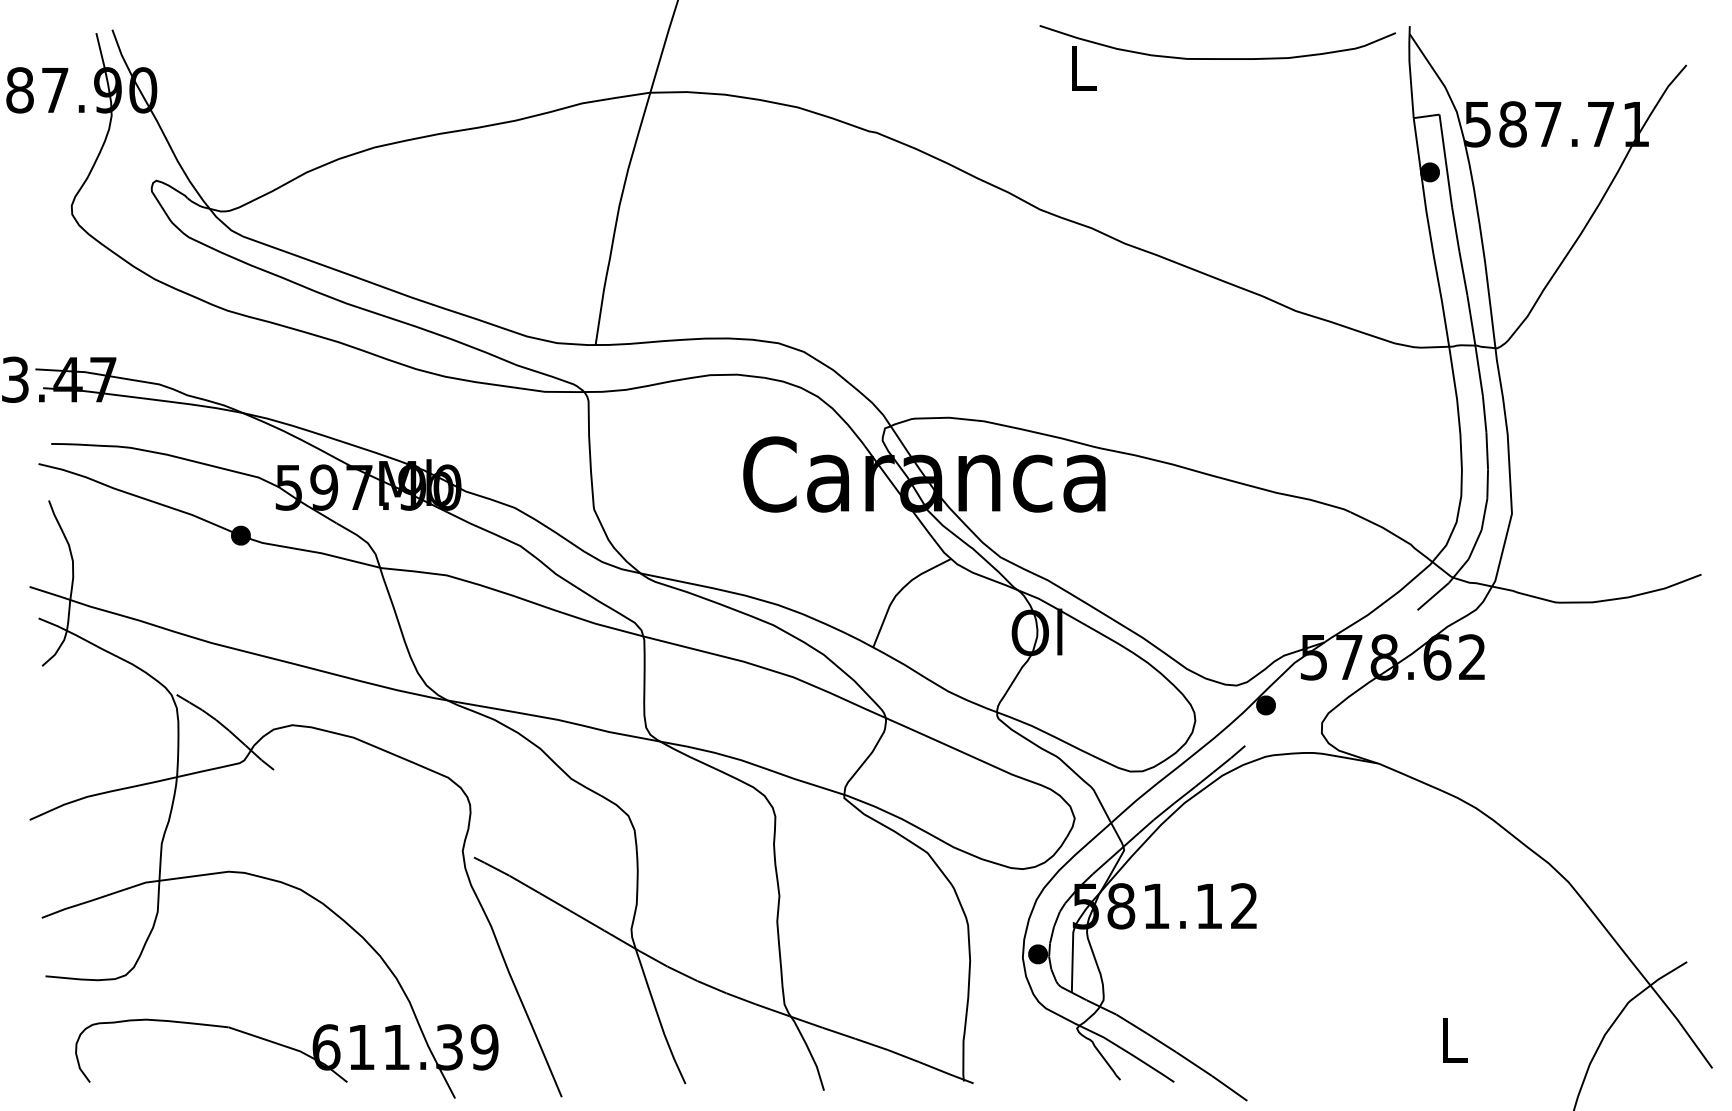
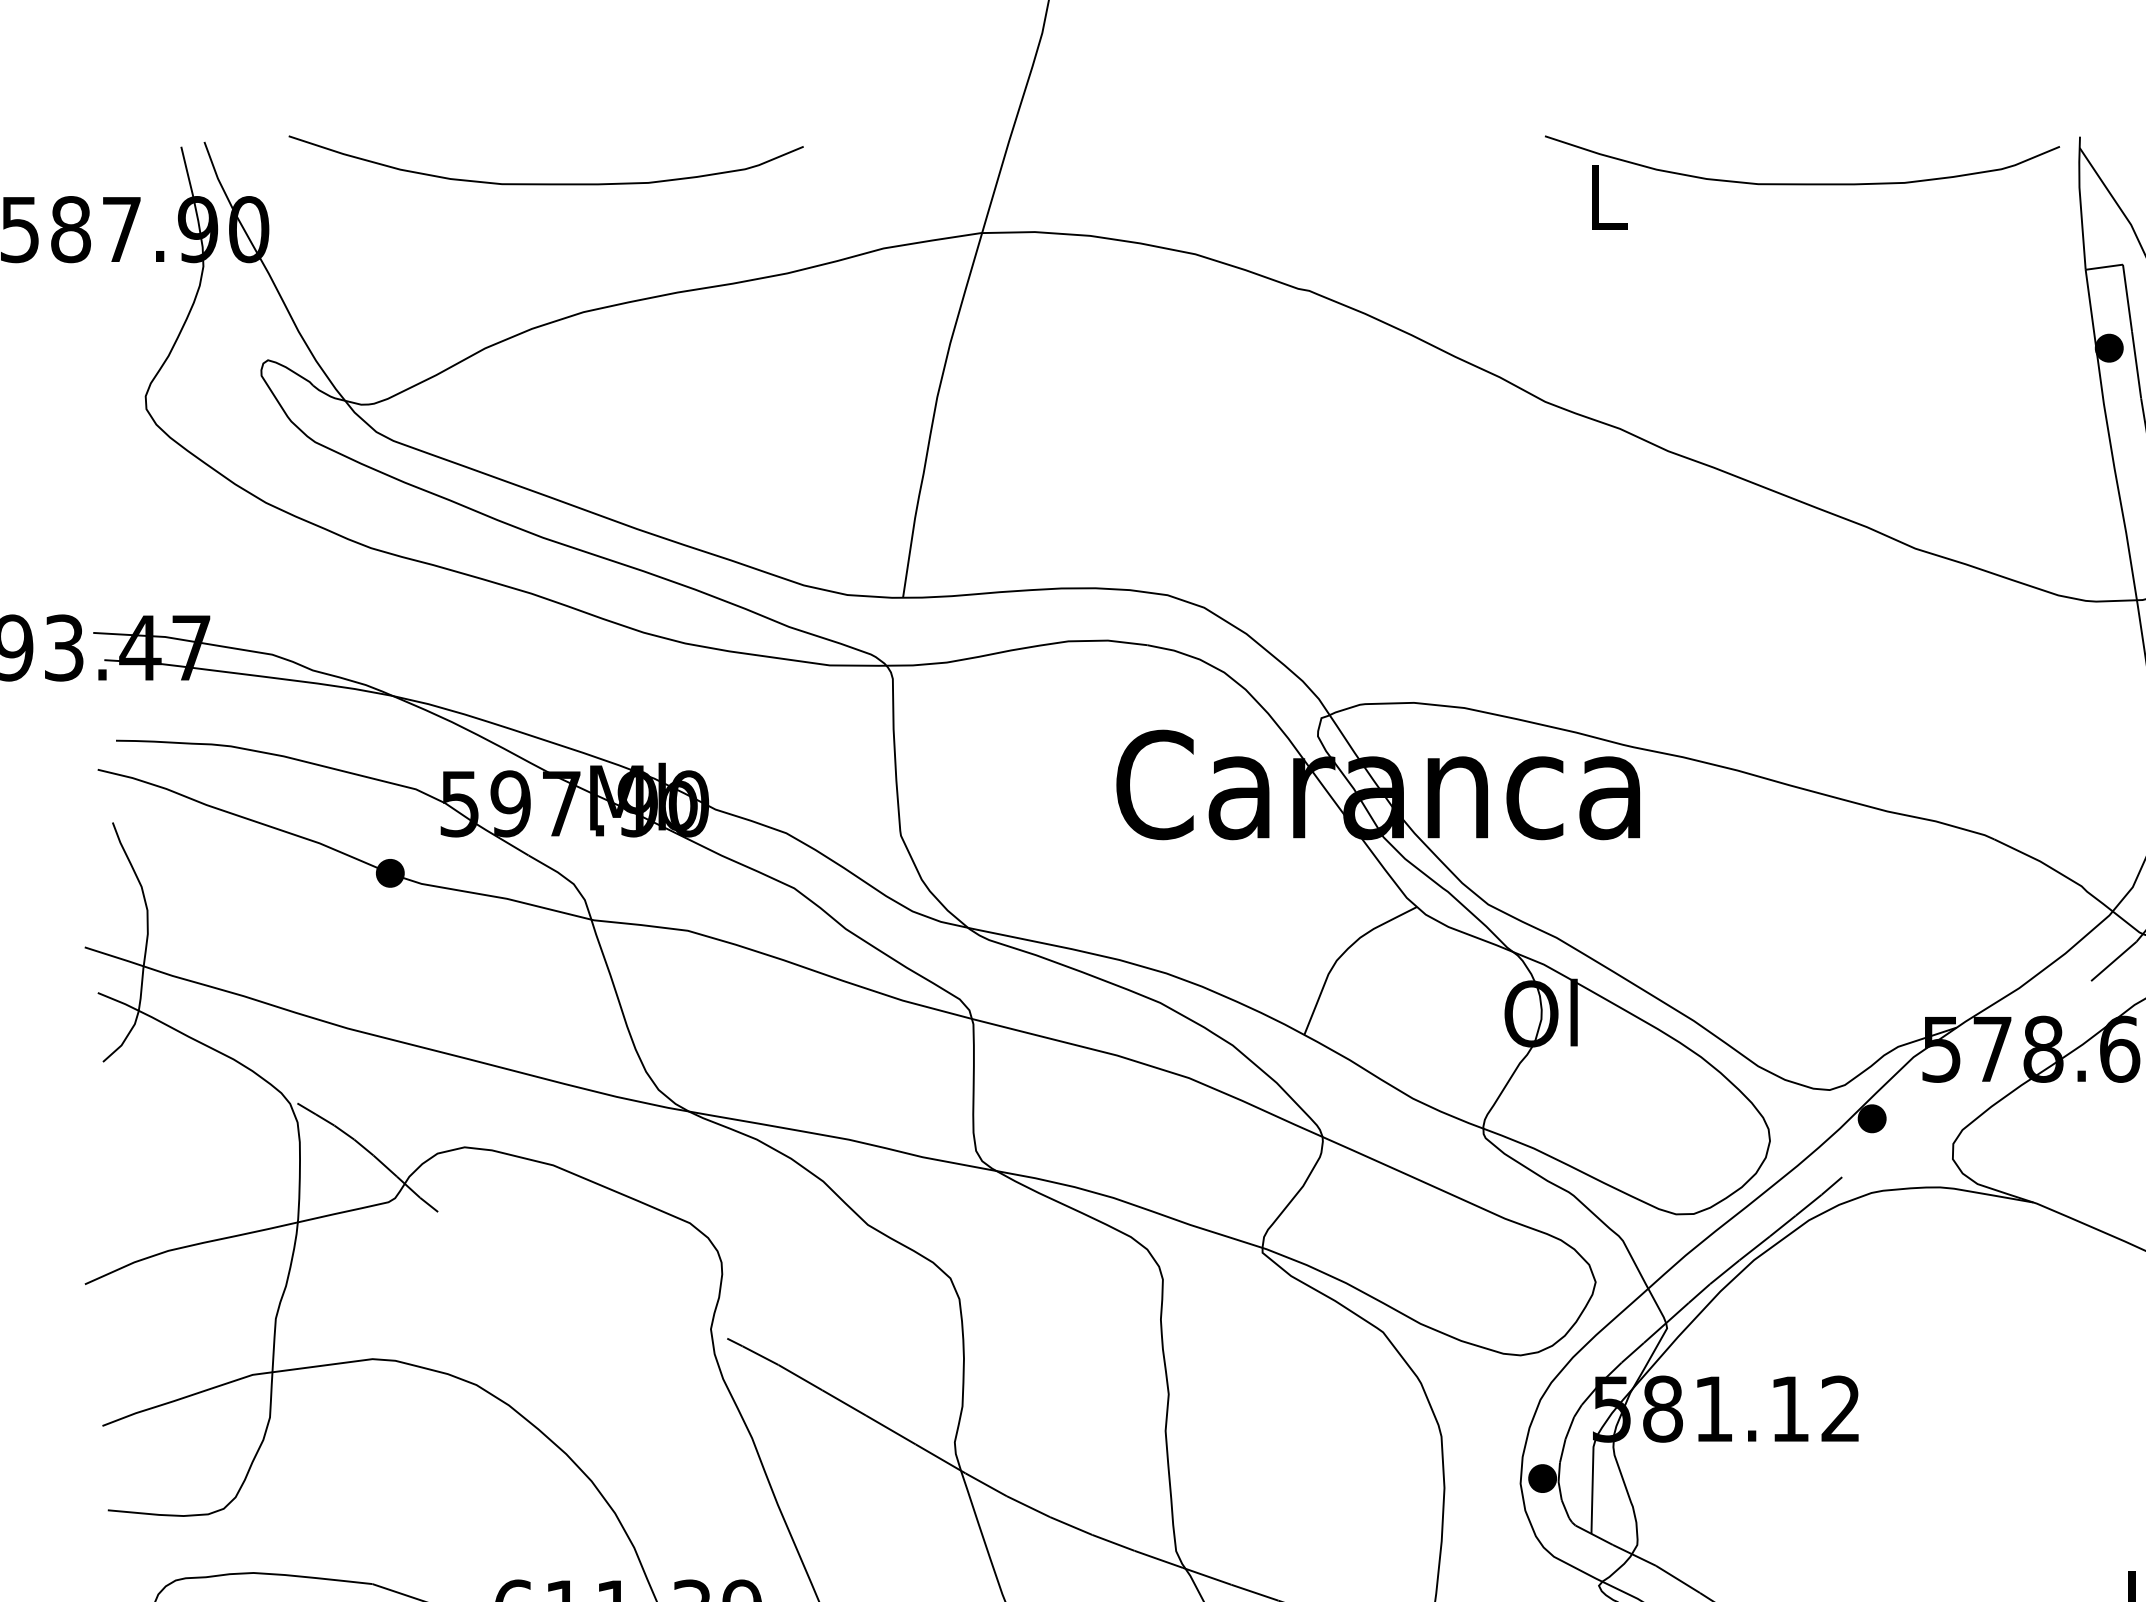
curve: (348, 58) -> (545, 183), added

